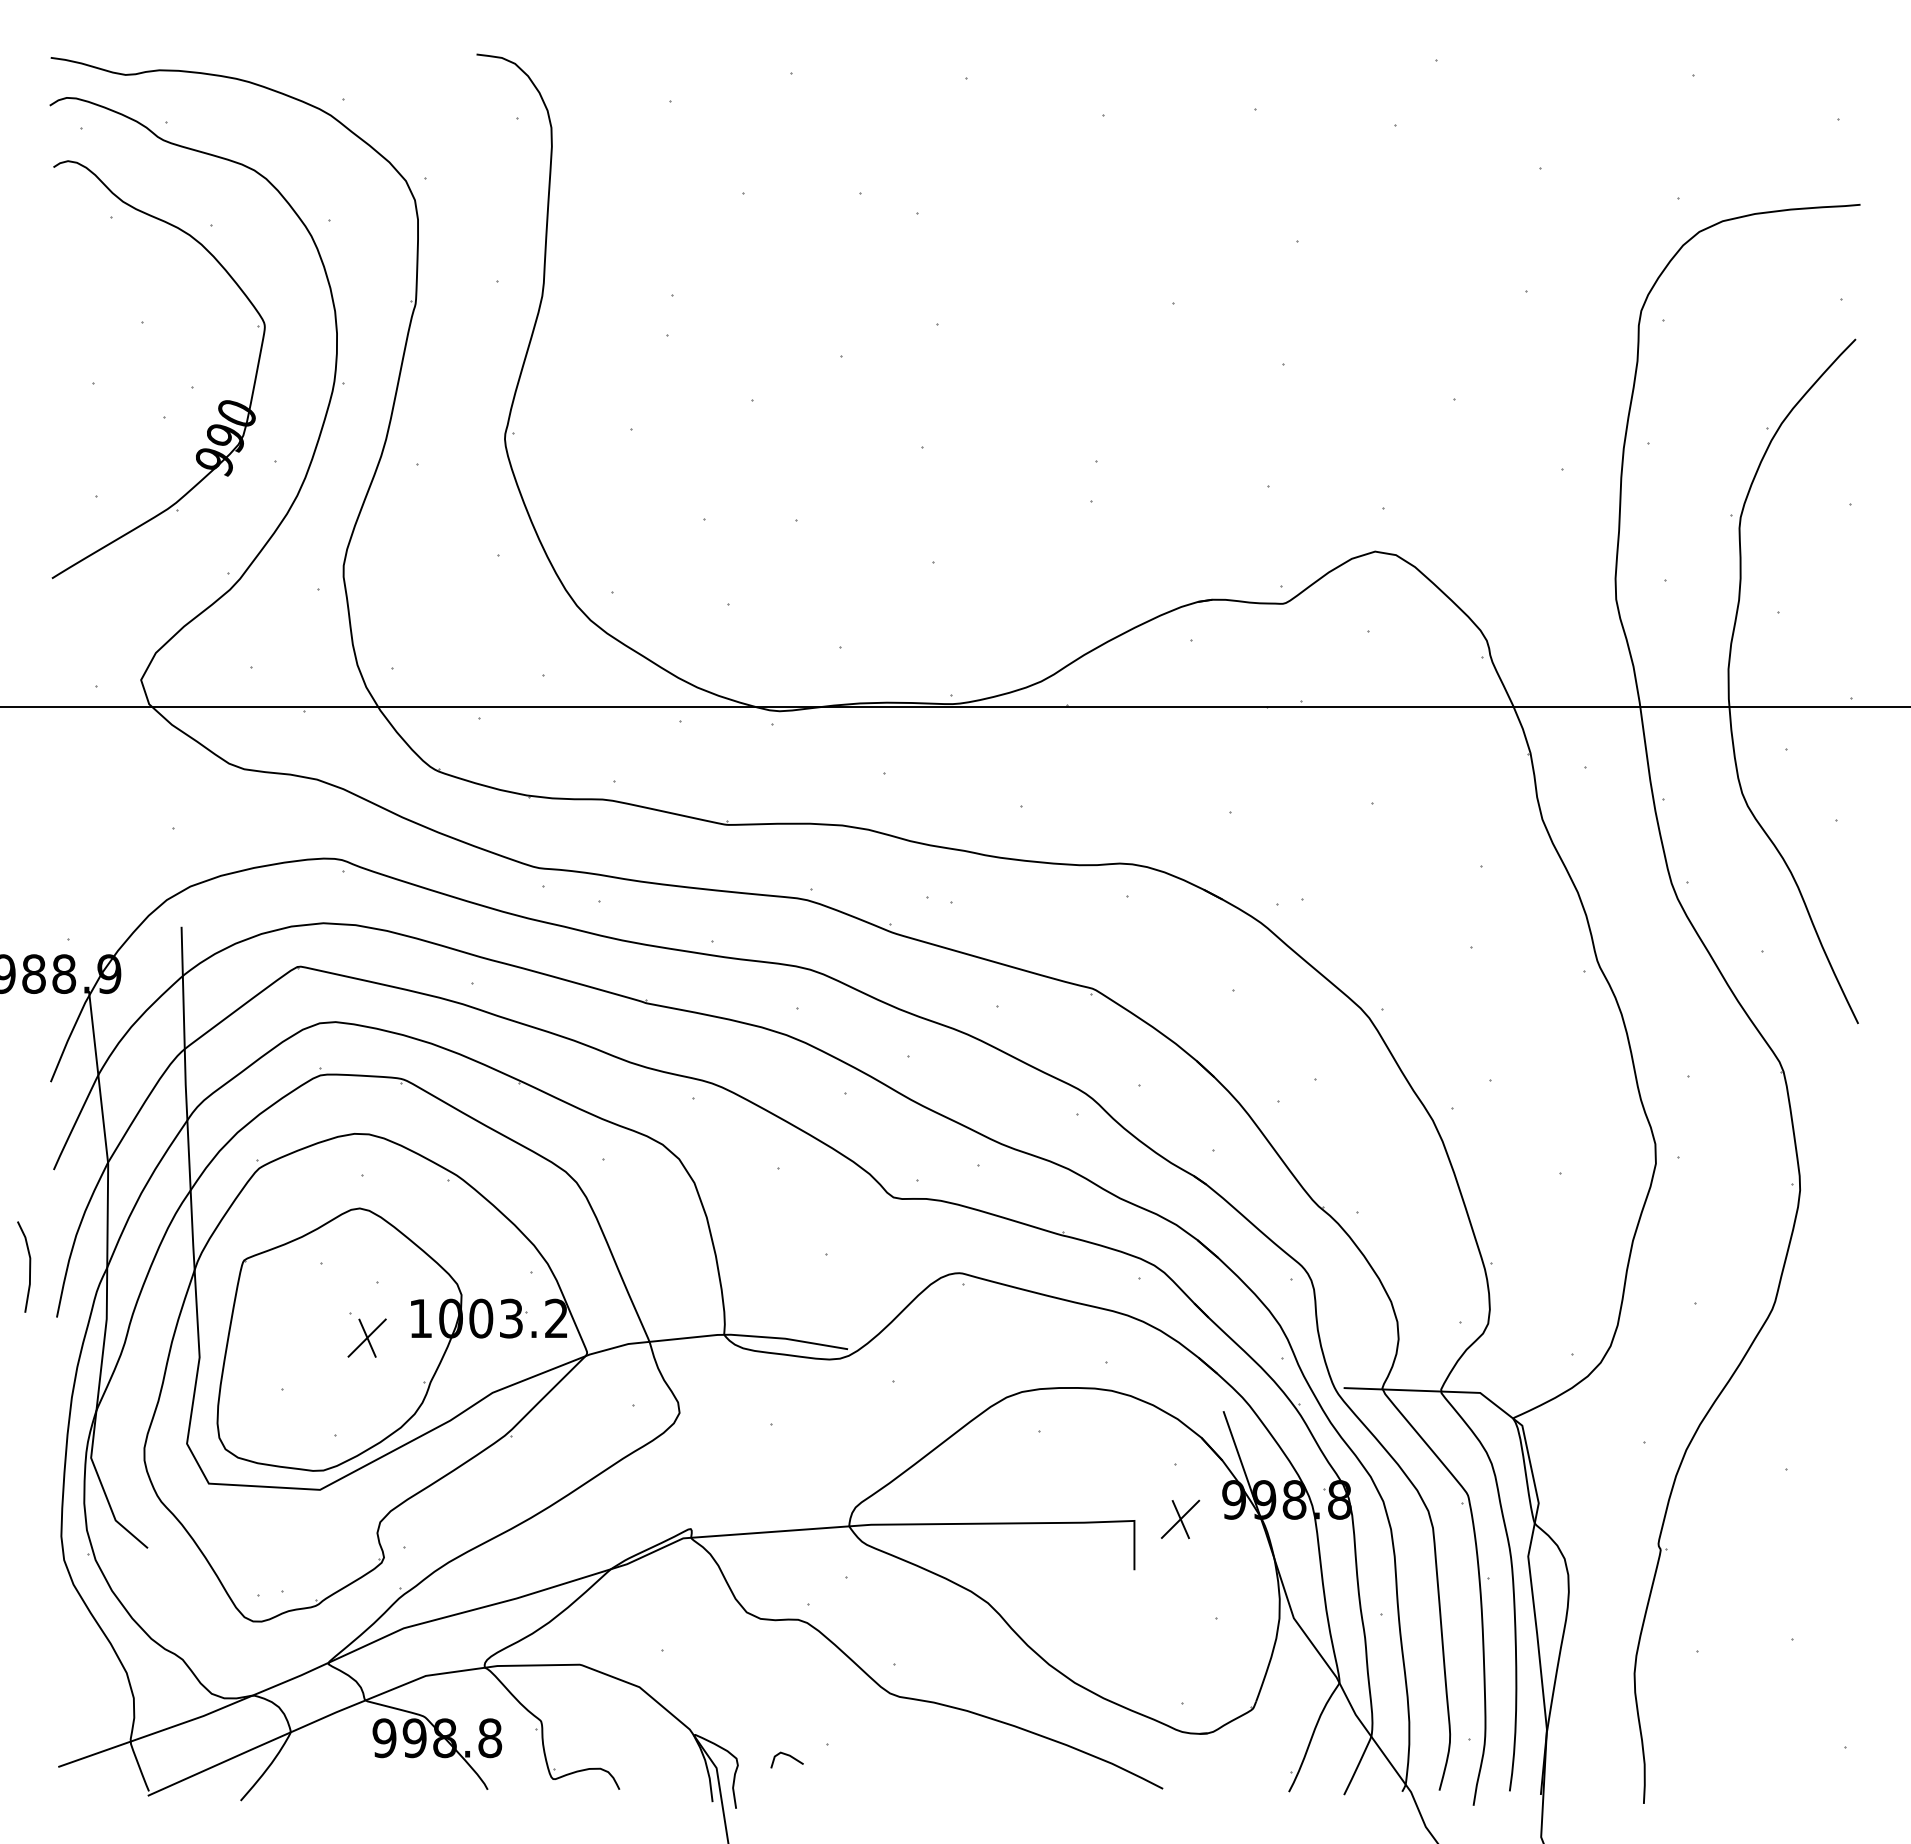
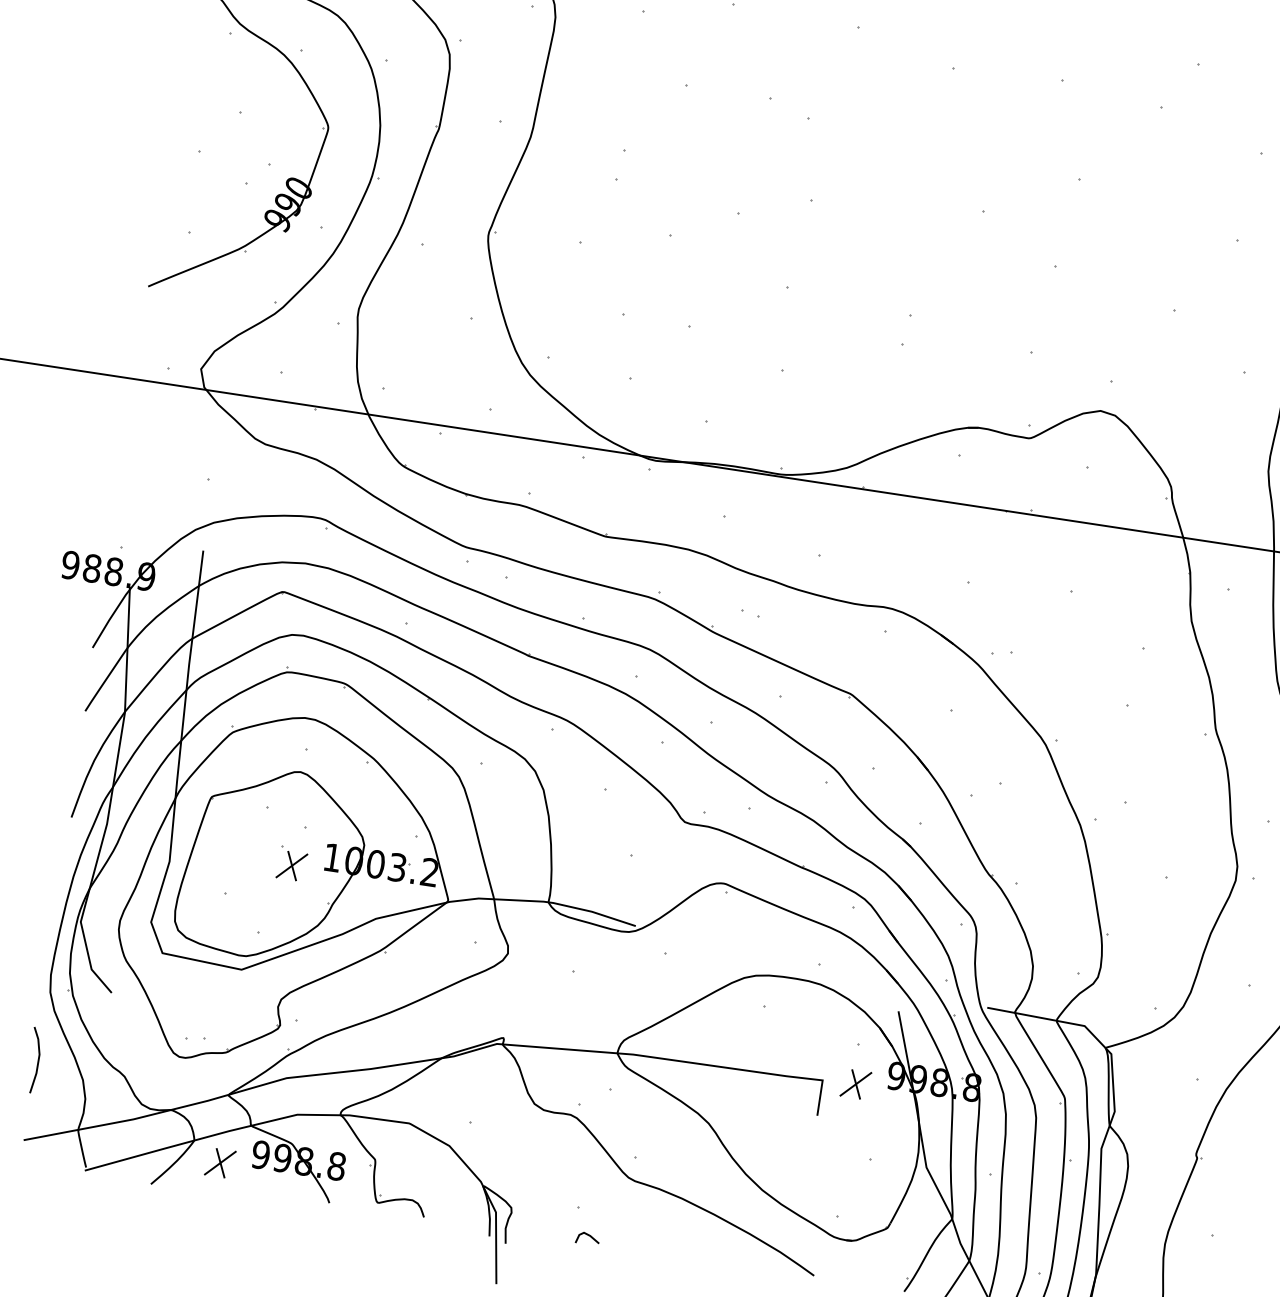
line: (29, 1266) -> (38, 1060), moved
line: (788, 1756) -> (589, 1236), moved
part: (330, 1757) -> (220, 1162), added

